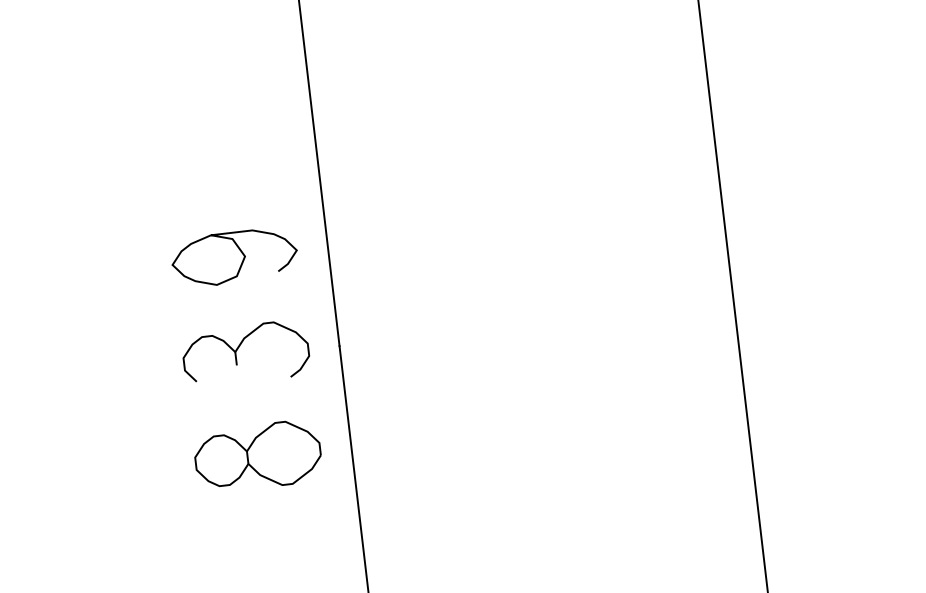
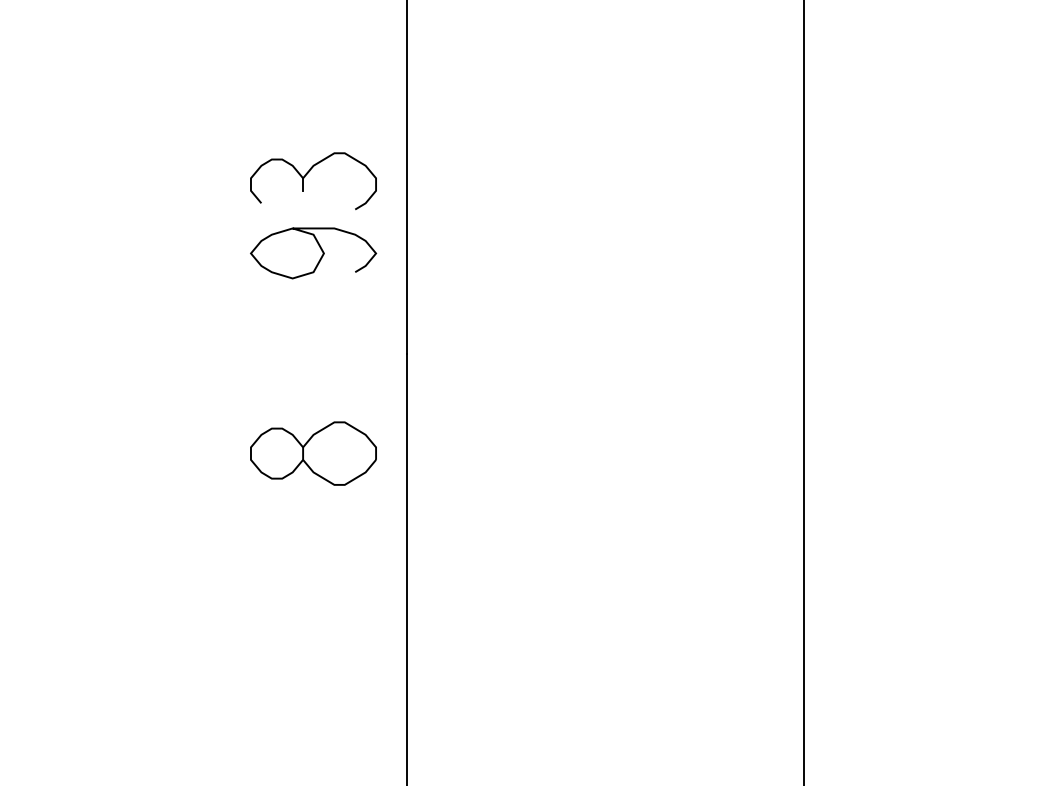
part: (239, 347) -> (307, 174), moved

